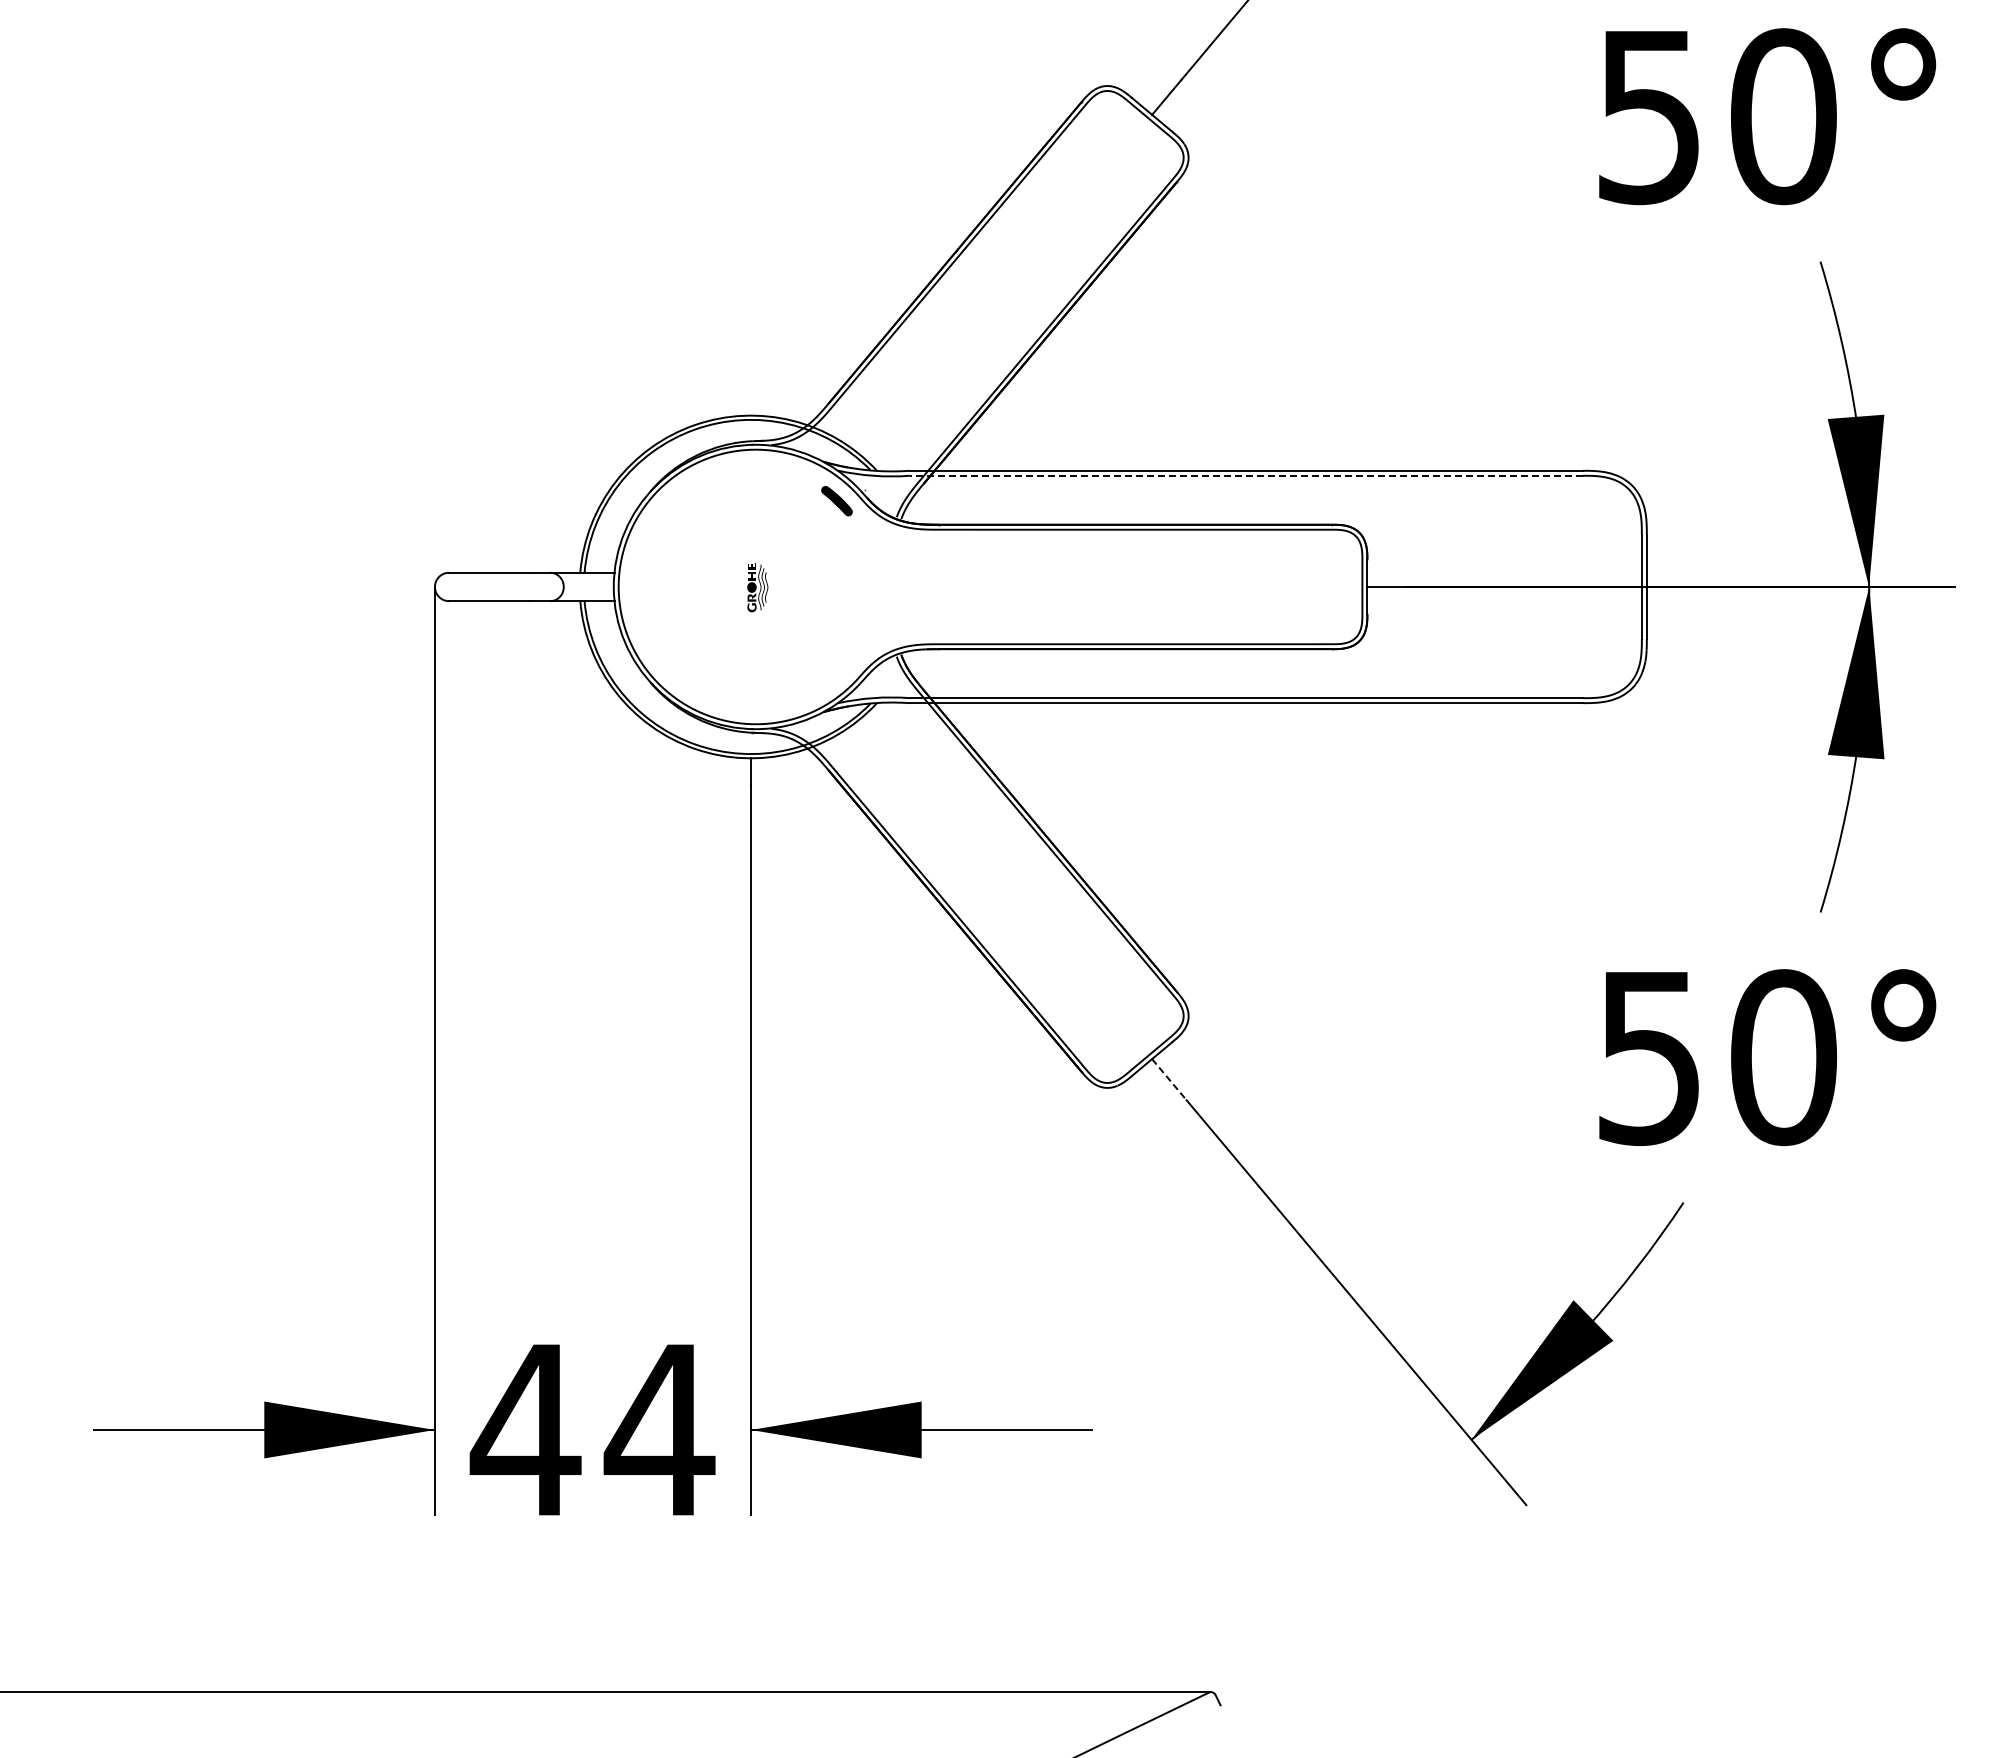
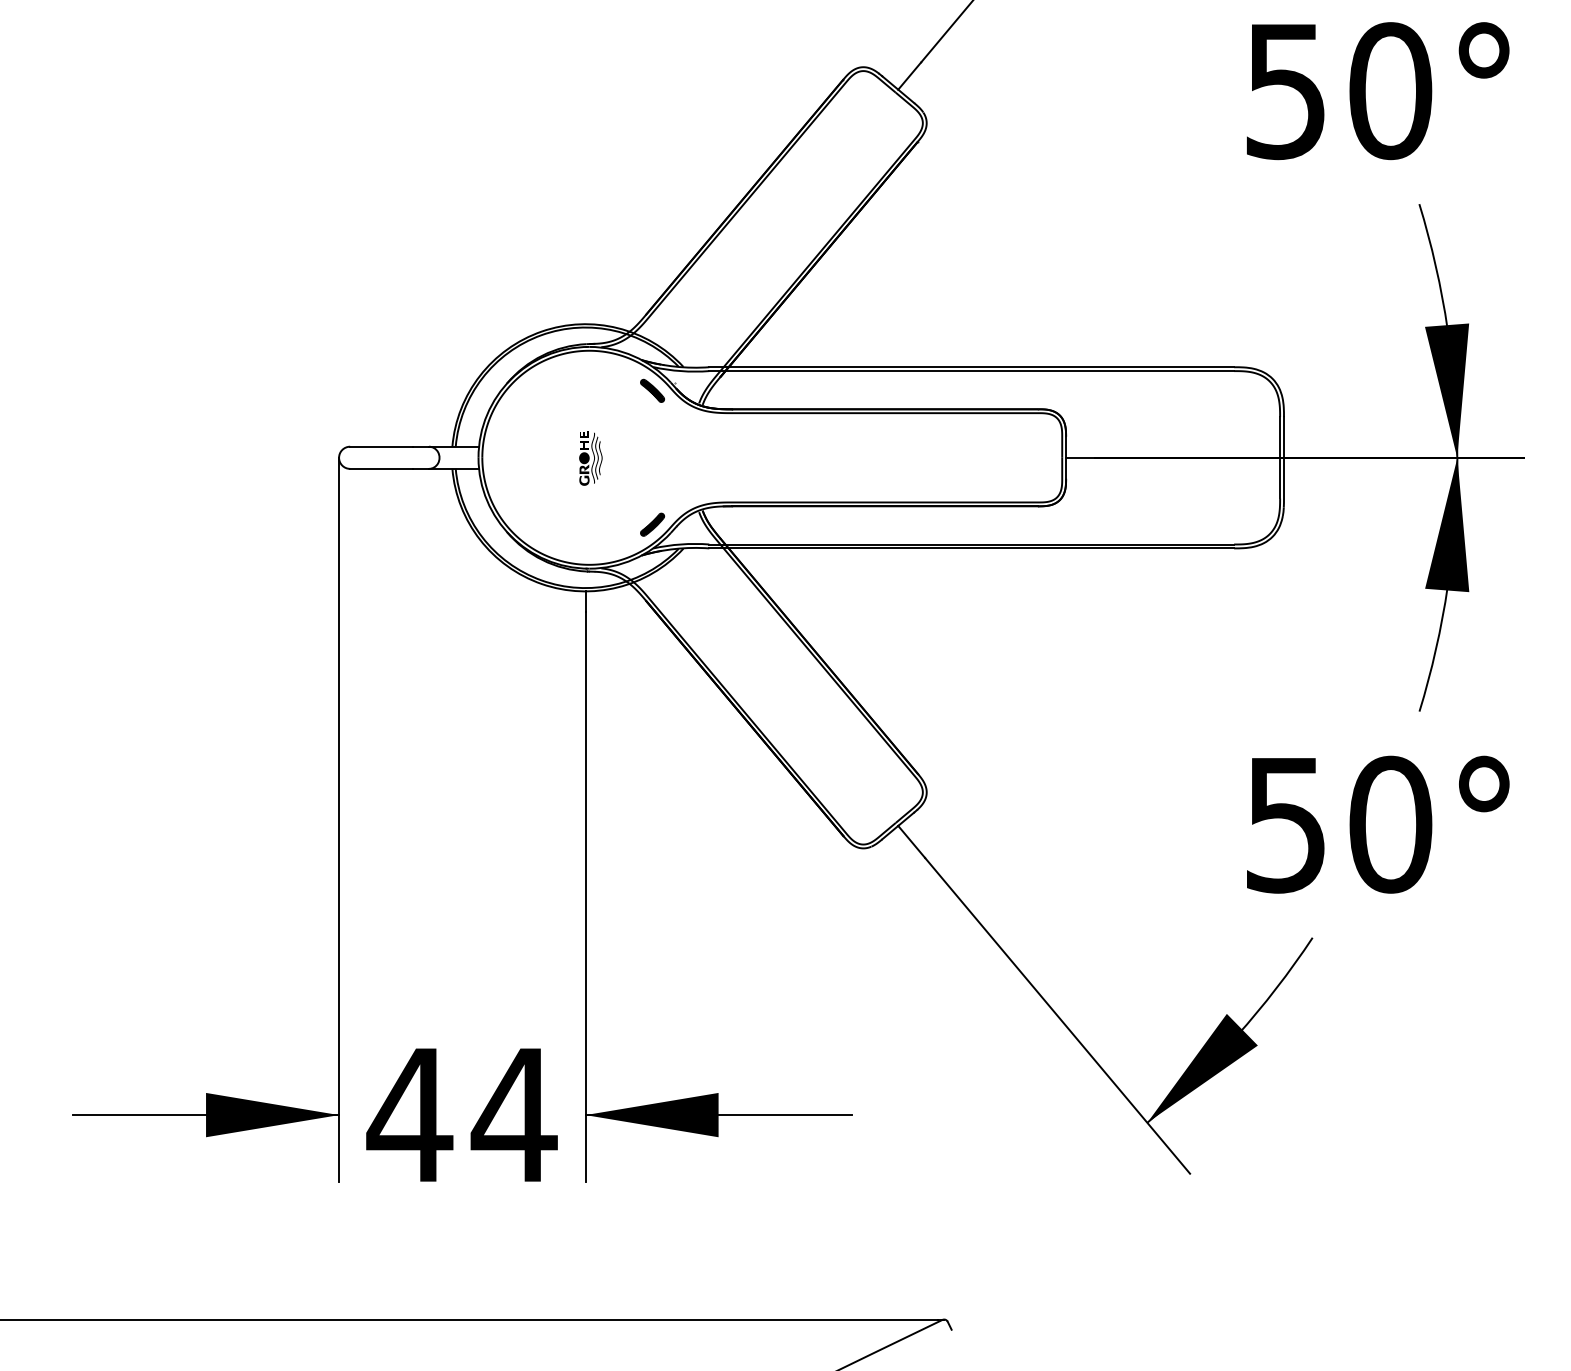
line: (1246, 475) -> (971, 370), dashed -> solid
part: (757, 587) -> (590, 458), size x1.43
part: (836, 672) -> (652, 524), added
line: (1169, 1079) -> (911, 841), dashed -> solid

